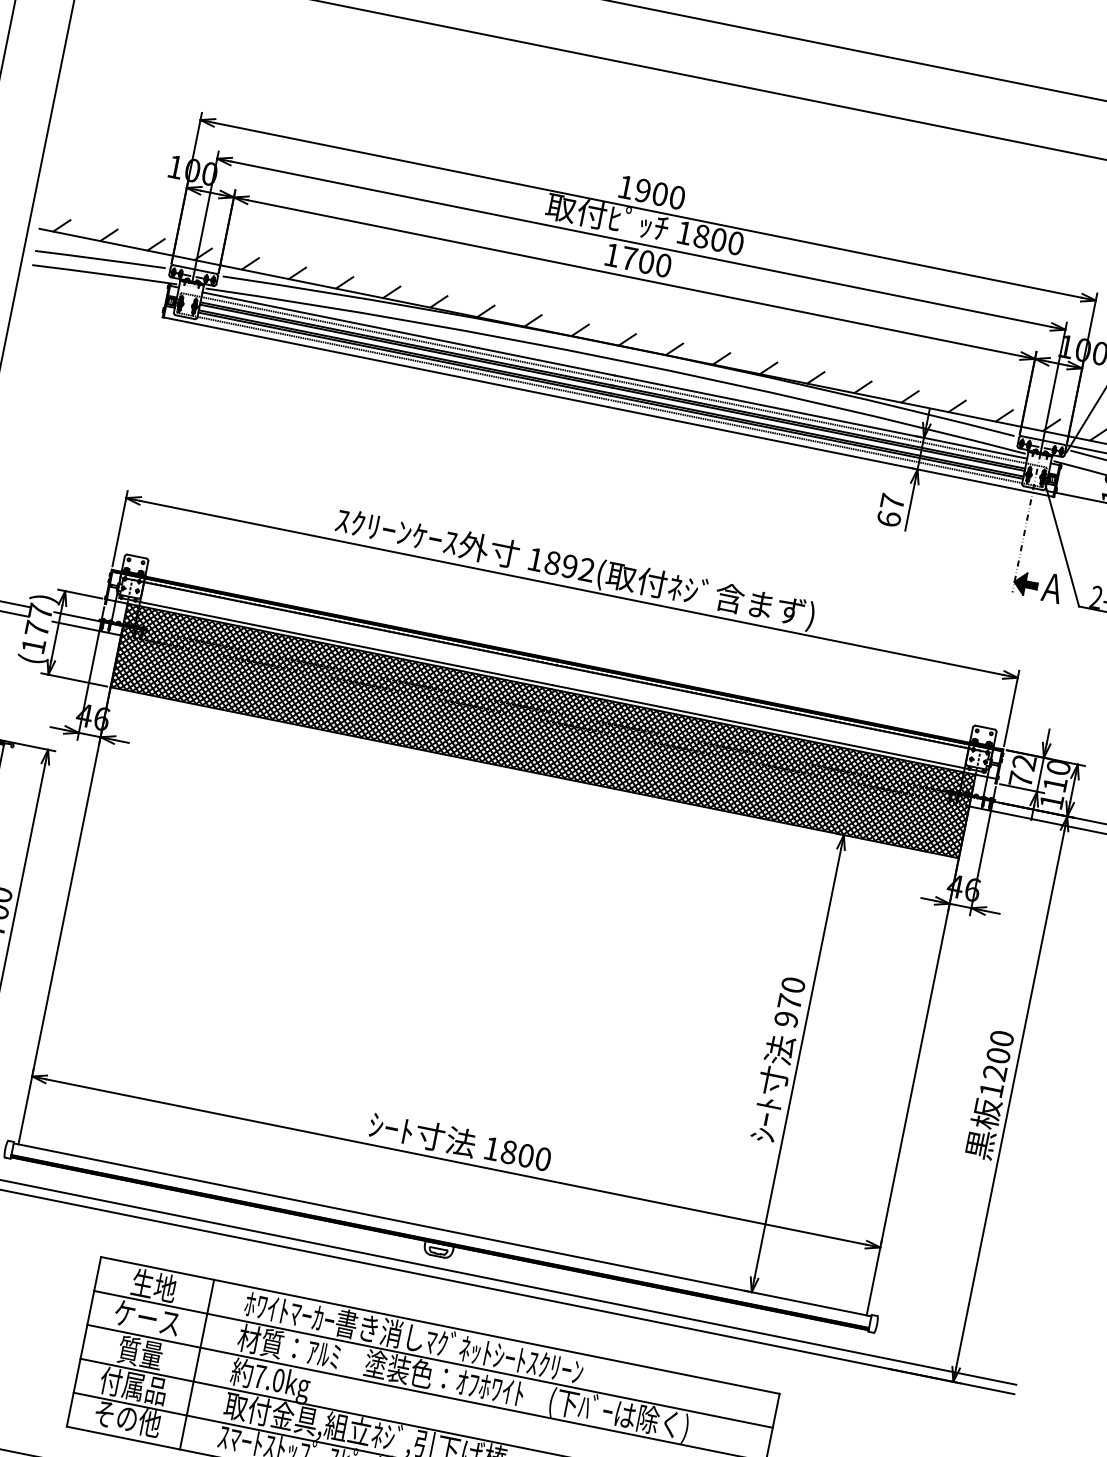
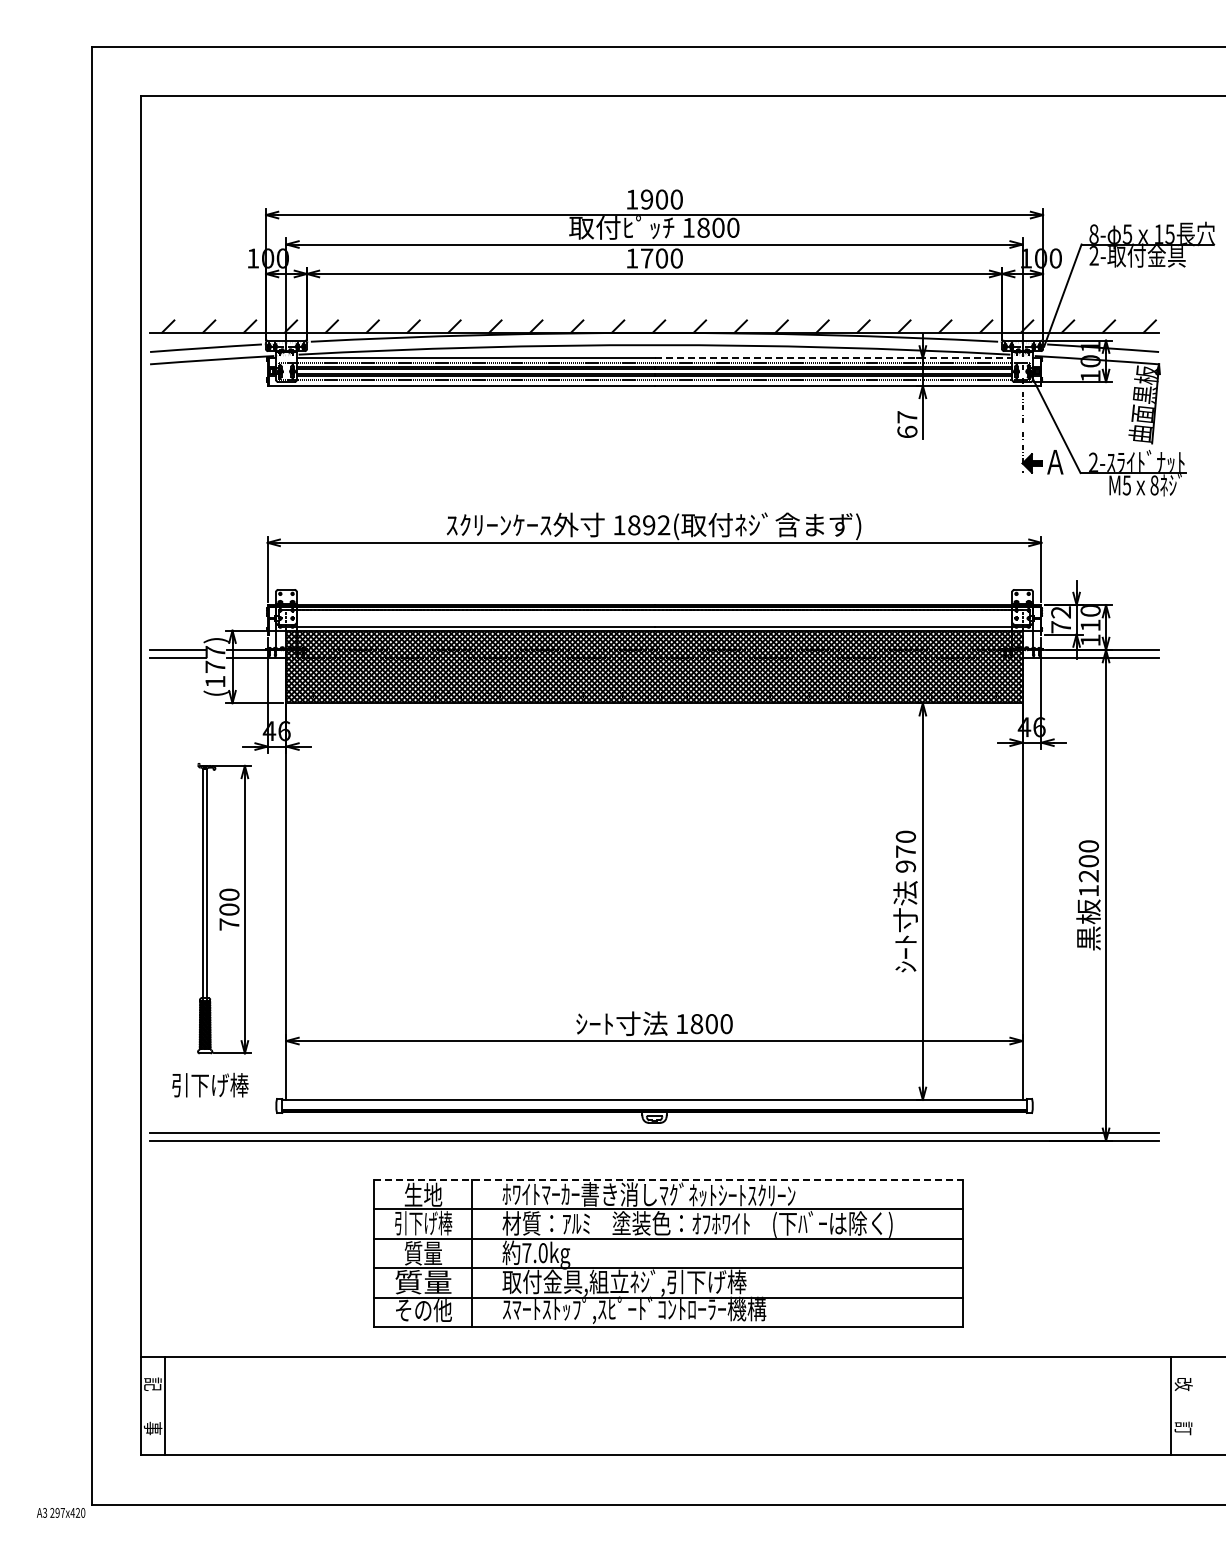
line: (821, 417) -> (833, 358), solid -> dashed
text: (147, 1317) -> (423, 1222), ケース -> 引下げ棒
line: (441, 1326) -> (669, 1180), solid -> dashed
text: (132, 1386) -> (422, 1282), 付属品 -> 質量

